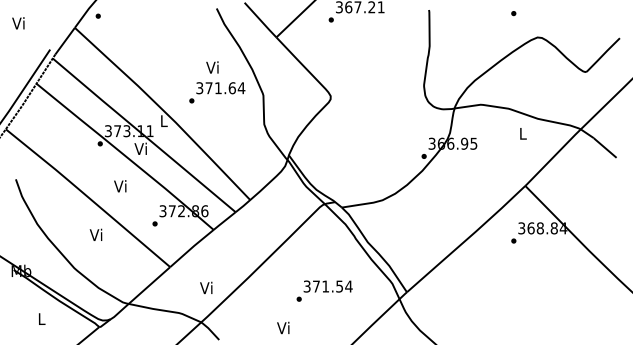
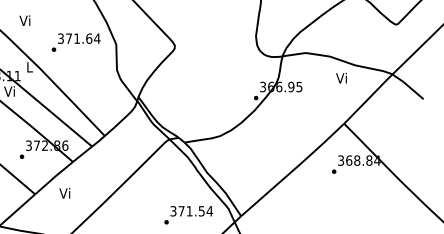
text: (212, 67) -> (25, 20), moved
text: (522, 133) -> (341, 78), L -> Vi
text: (206, 287) -> (65, 192), moved
text: (324, 290) -> (188, 214), moved

